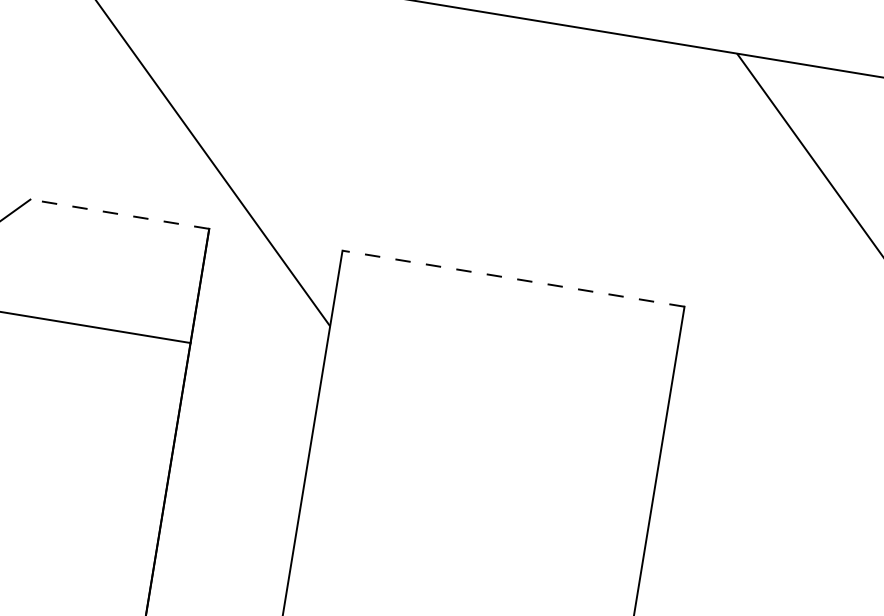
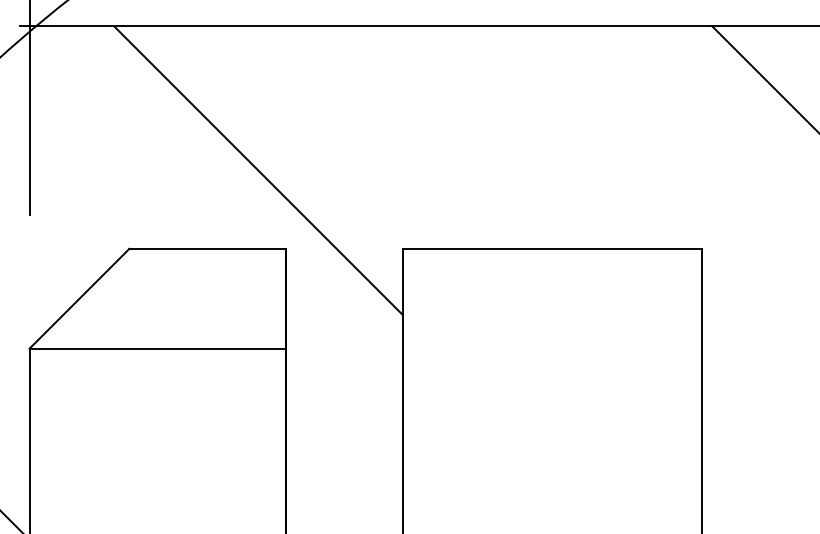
line: (119, 213) -> (207, 248), dashed -> solid
line: (513, 278) -> (552, 248), dashed -> solid

